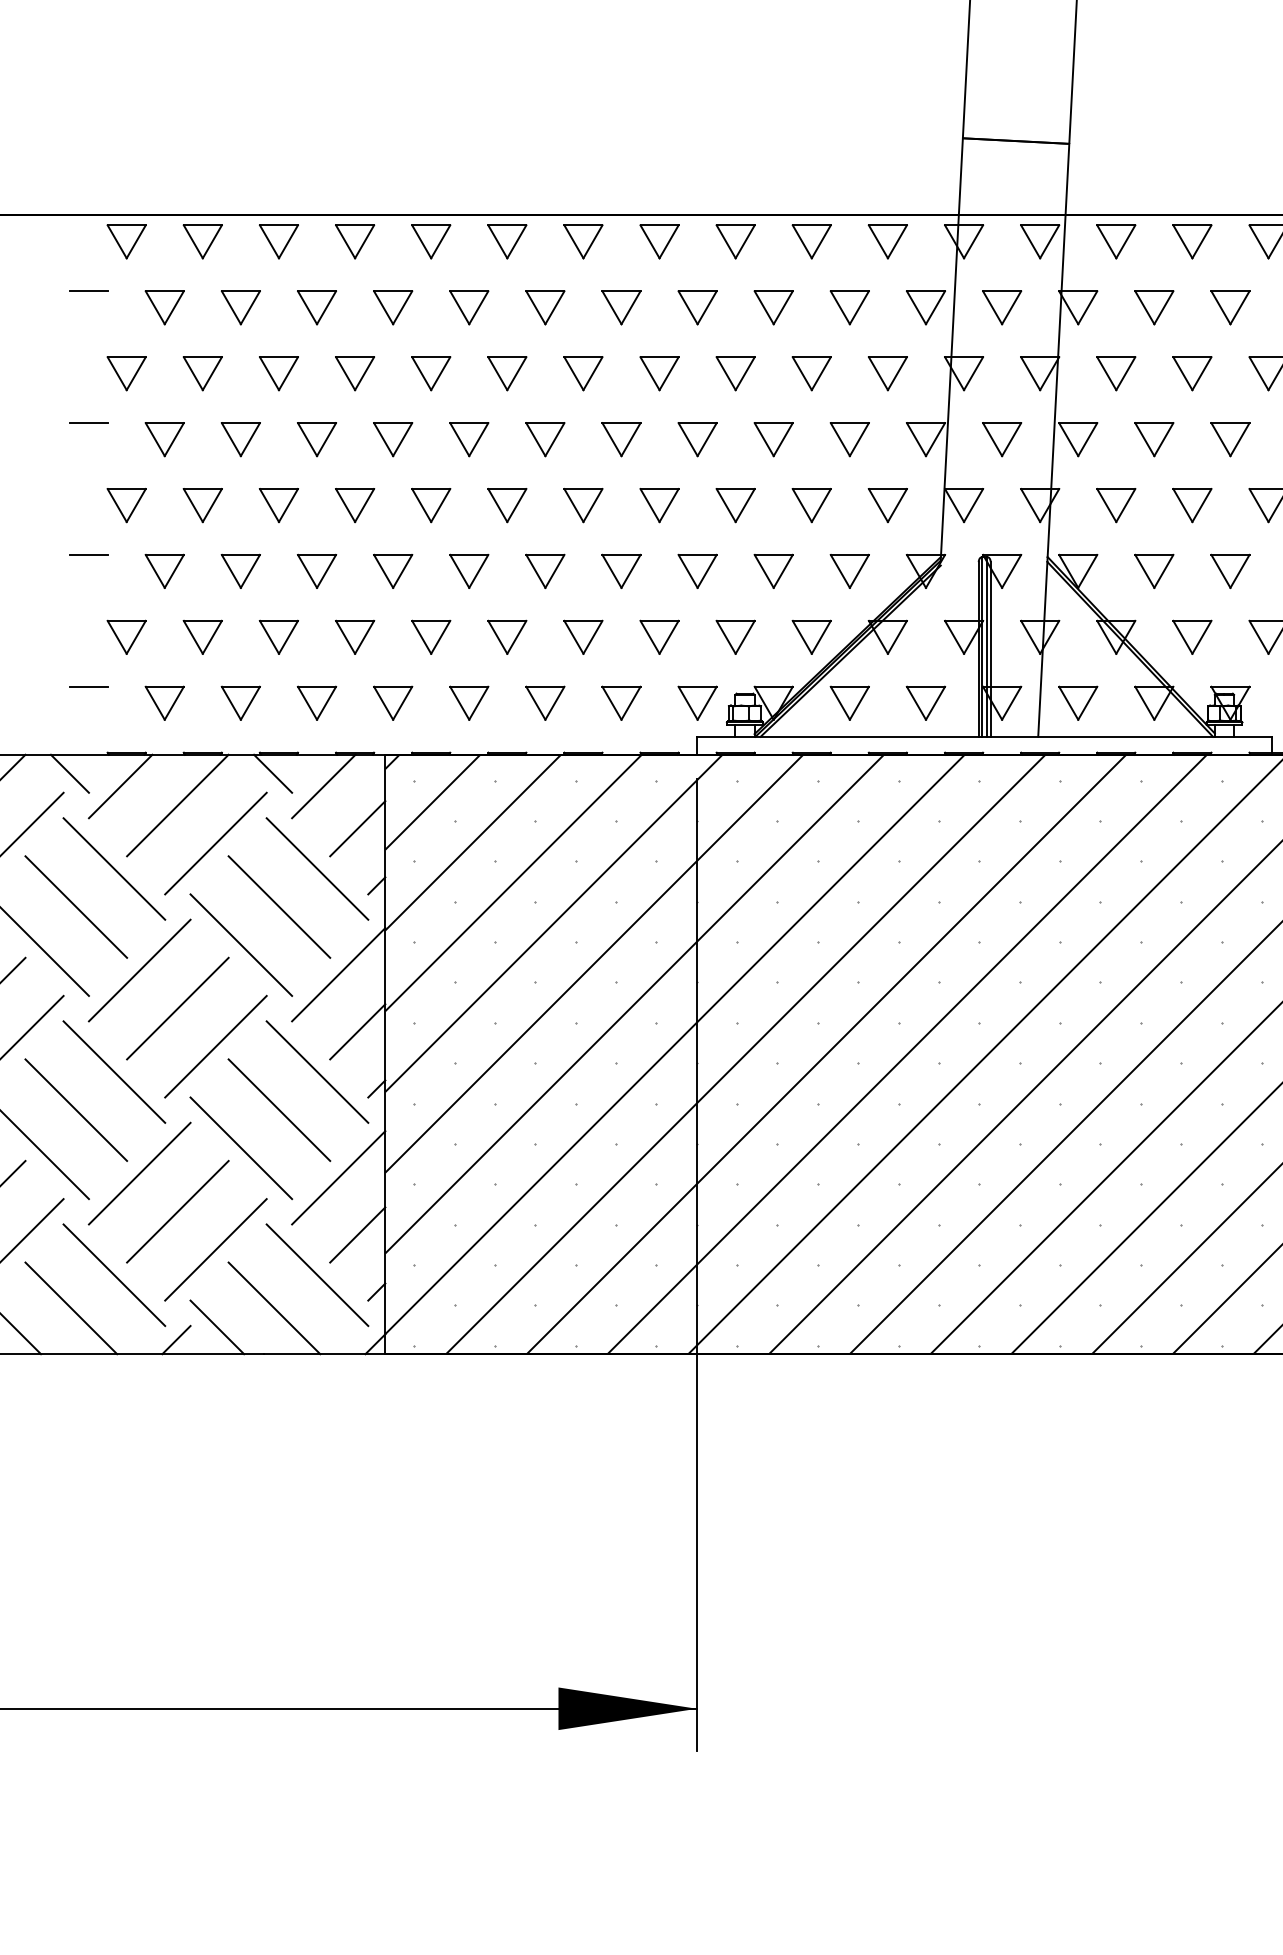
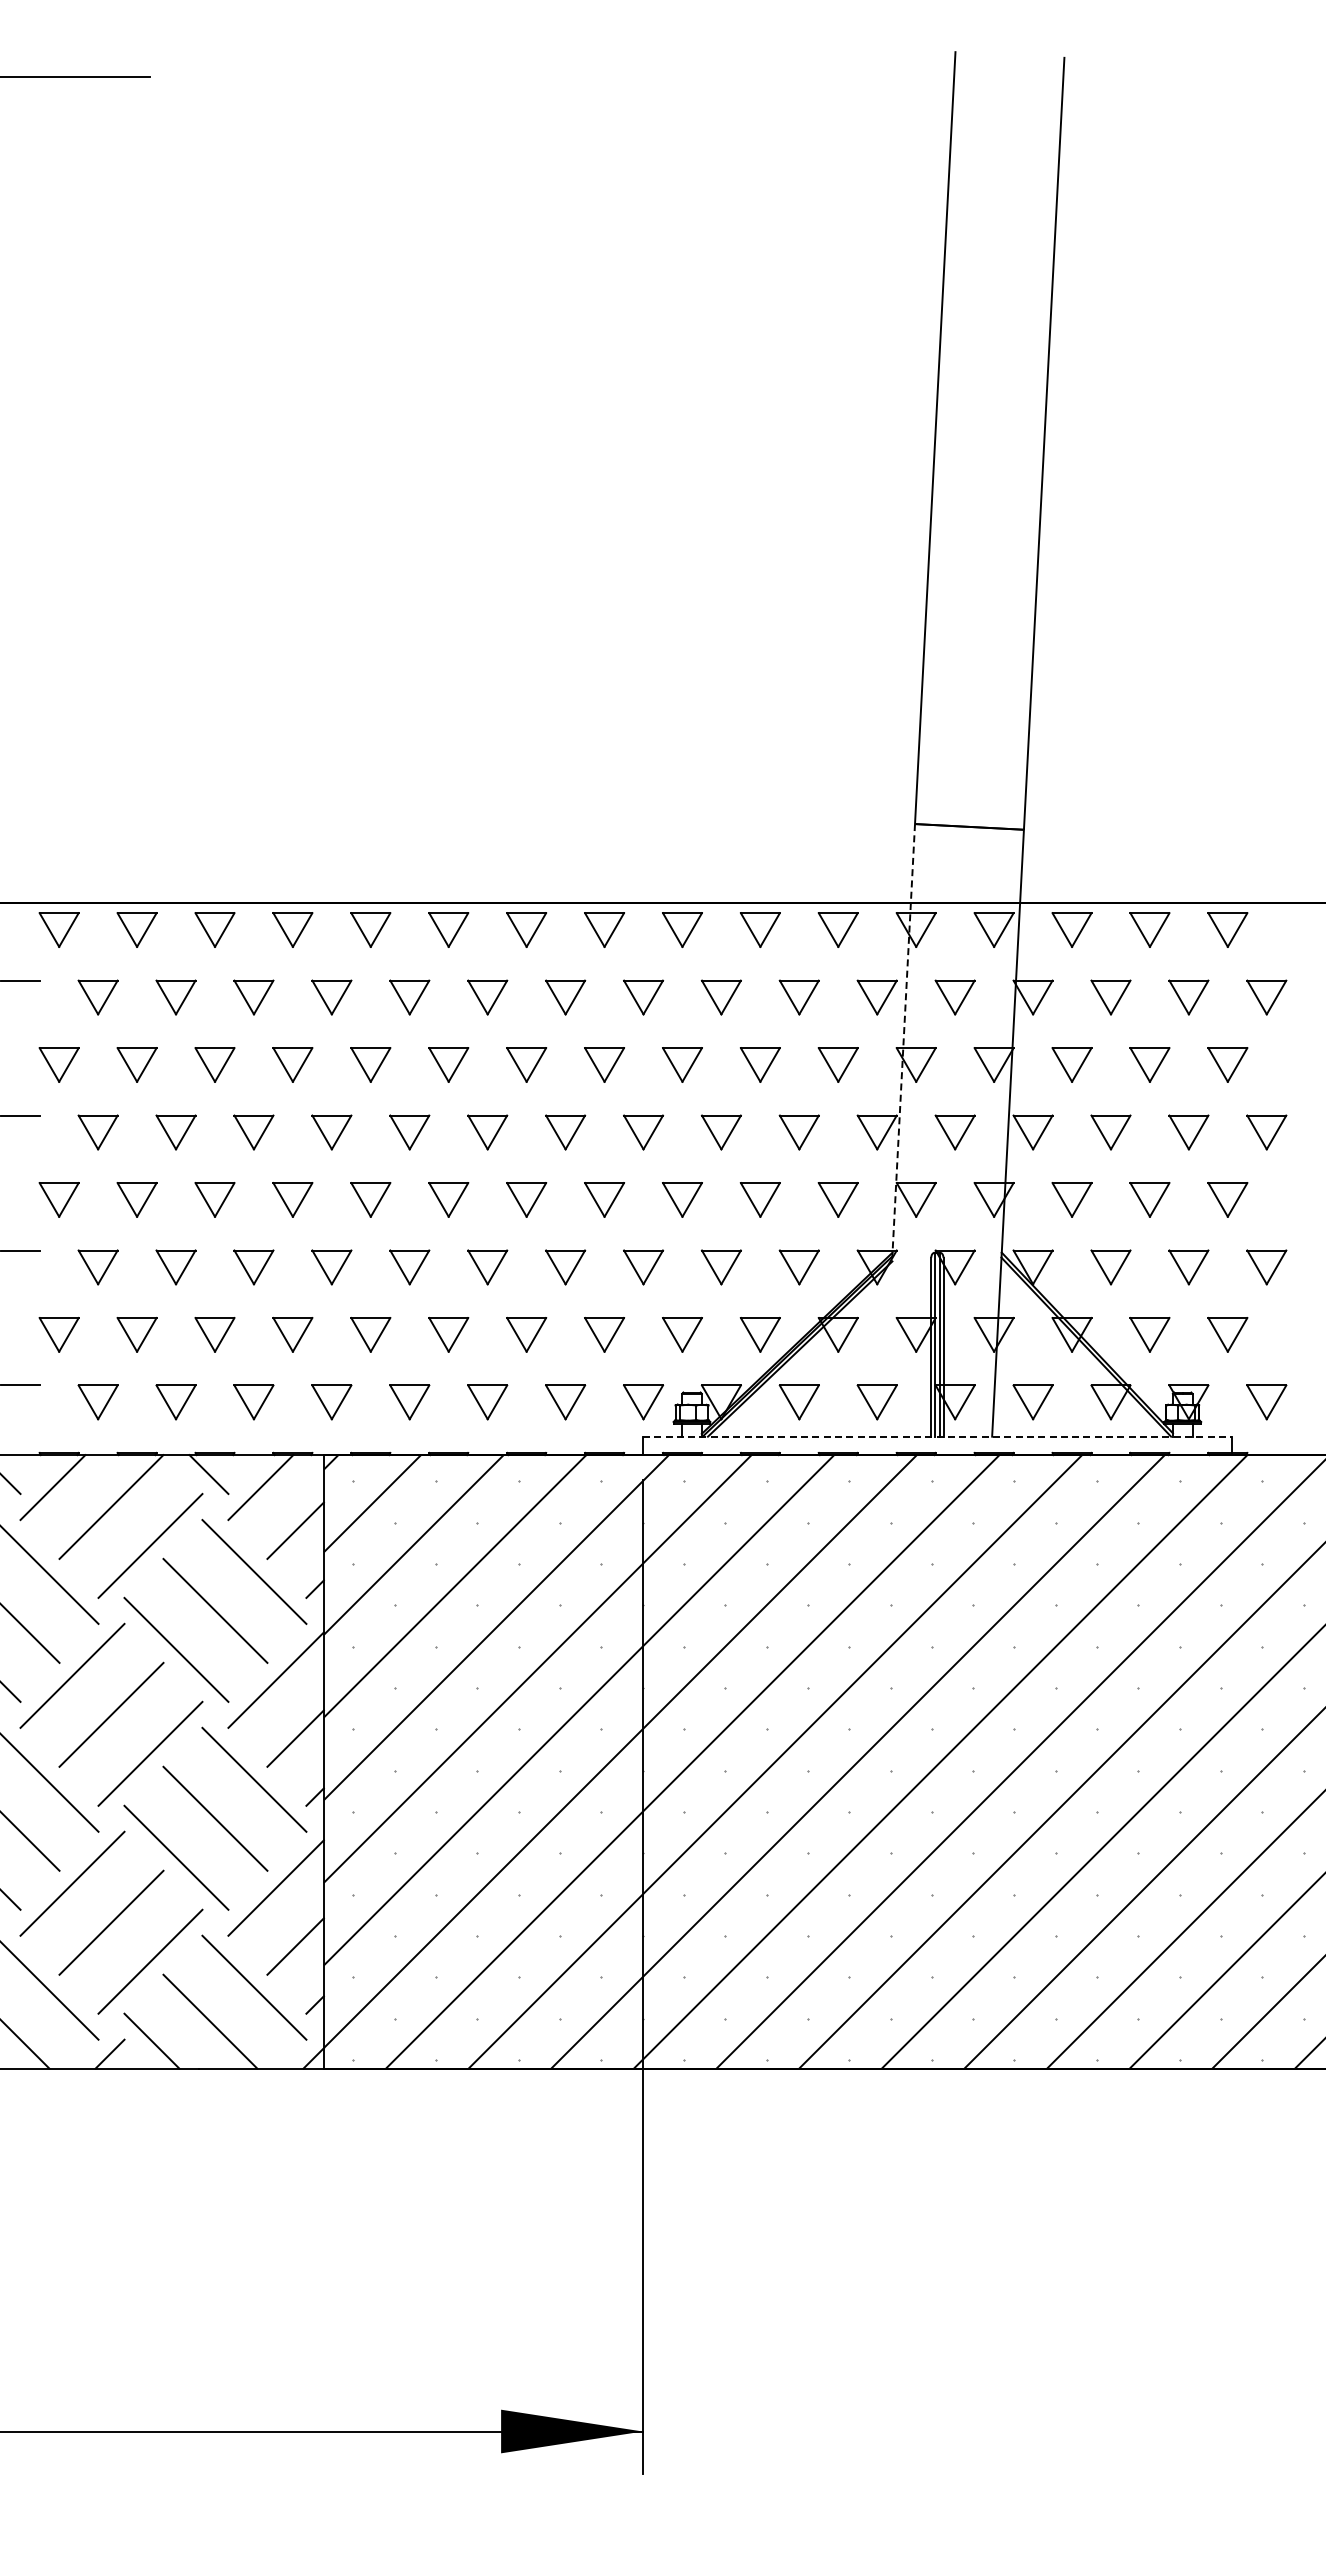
line: (951, 349) -> (903, 1040), solid -> dashed
line: (984, 736) -> (937, 1436), solid -> dashed

